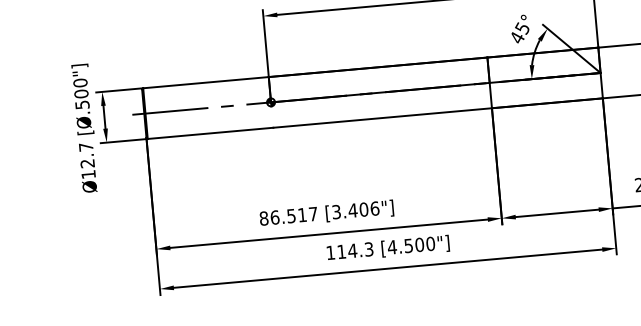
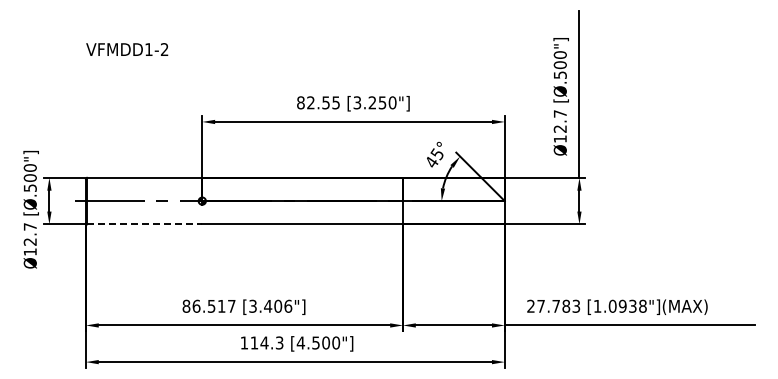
line: (210, 133) -> (144, 224), solid -> dashed

